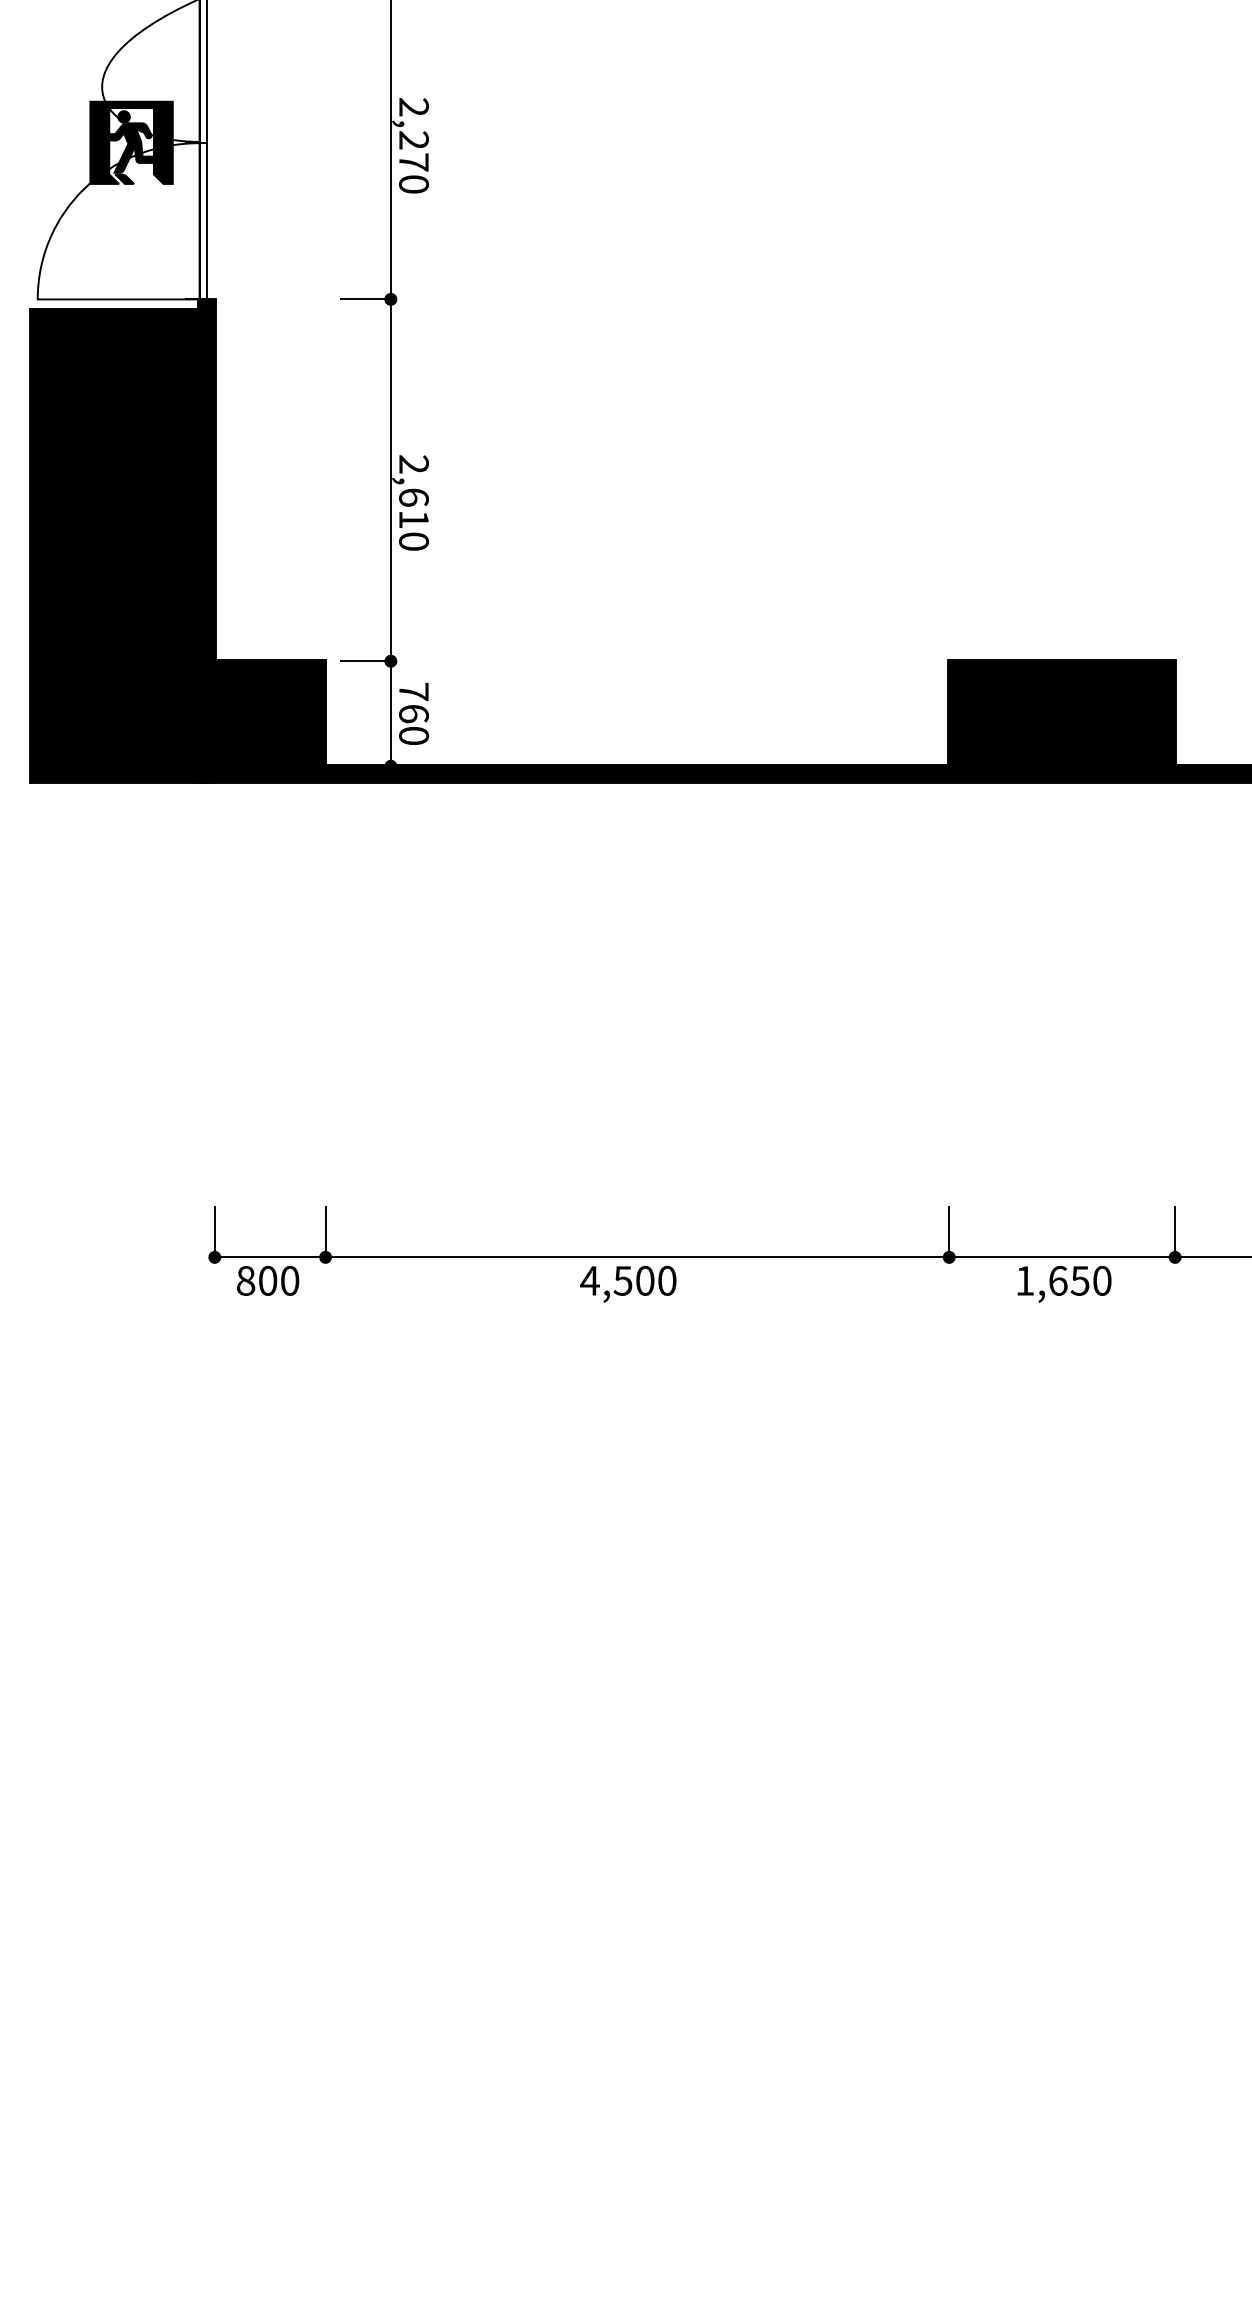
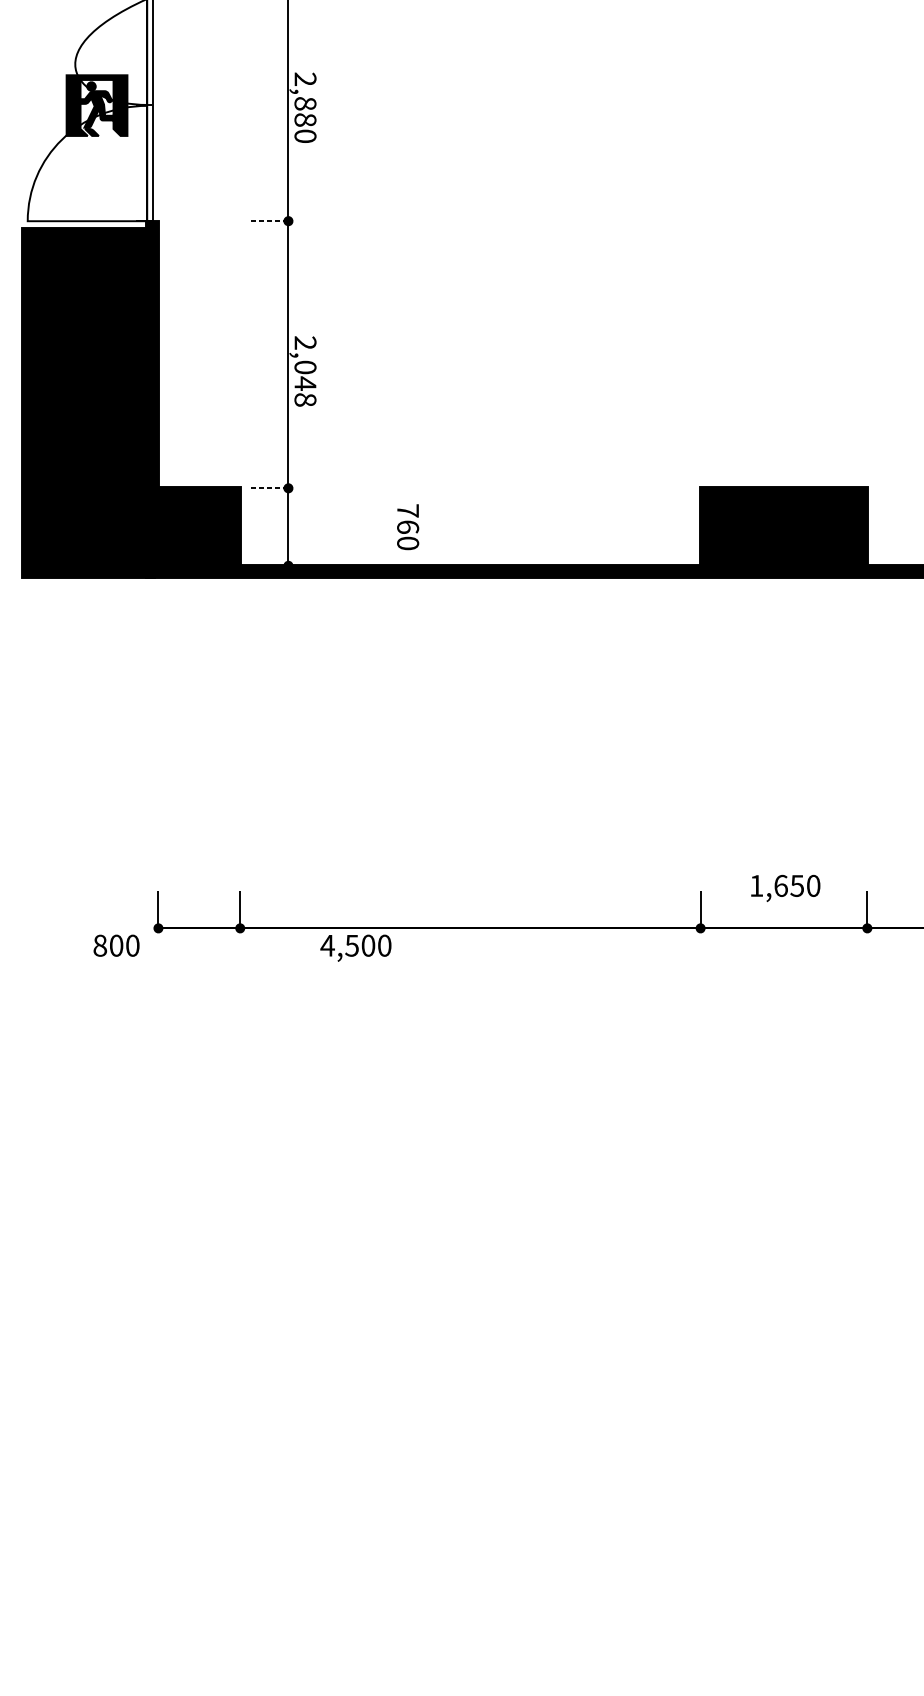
text: (413, 151) -> (305, 112), 2,270 -> 2,880
line: (365, 299) -> (269, 221), solid -> dashed
text: (413, 519) -> (305, 383), 2,610 -> 2,048
line: (365, 661) -> (269, 488), solid -> dashed
text: (413, 713) -> (407, 526), moved
text: (268, 1280) -> (116, 945), moved
text: (628, 1284) -> (356, 948), moved
text: (1064, 1284) -> (785, 888), moved

